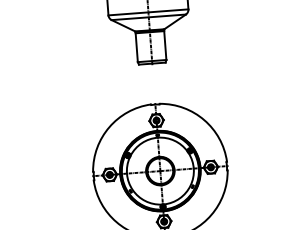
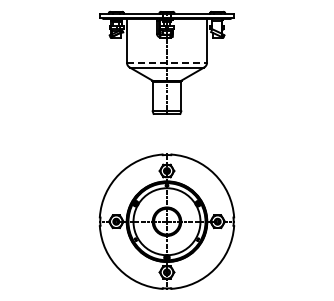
line: (148, 12) -> (167, 62), solid -> dashed

